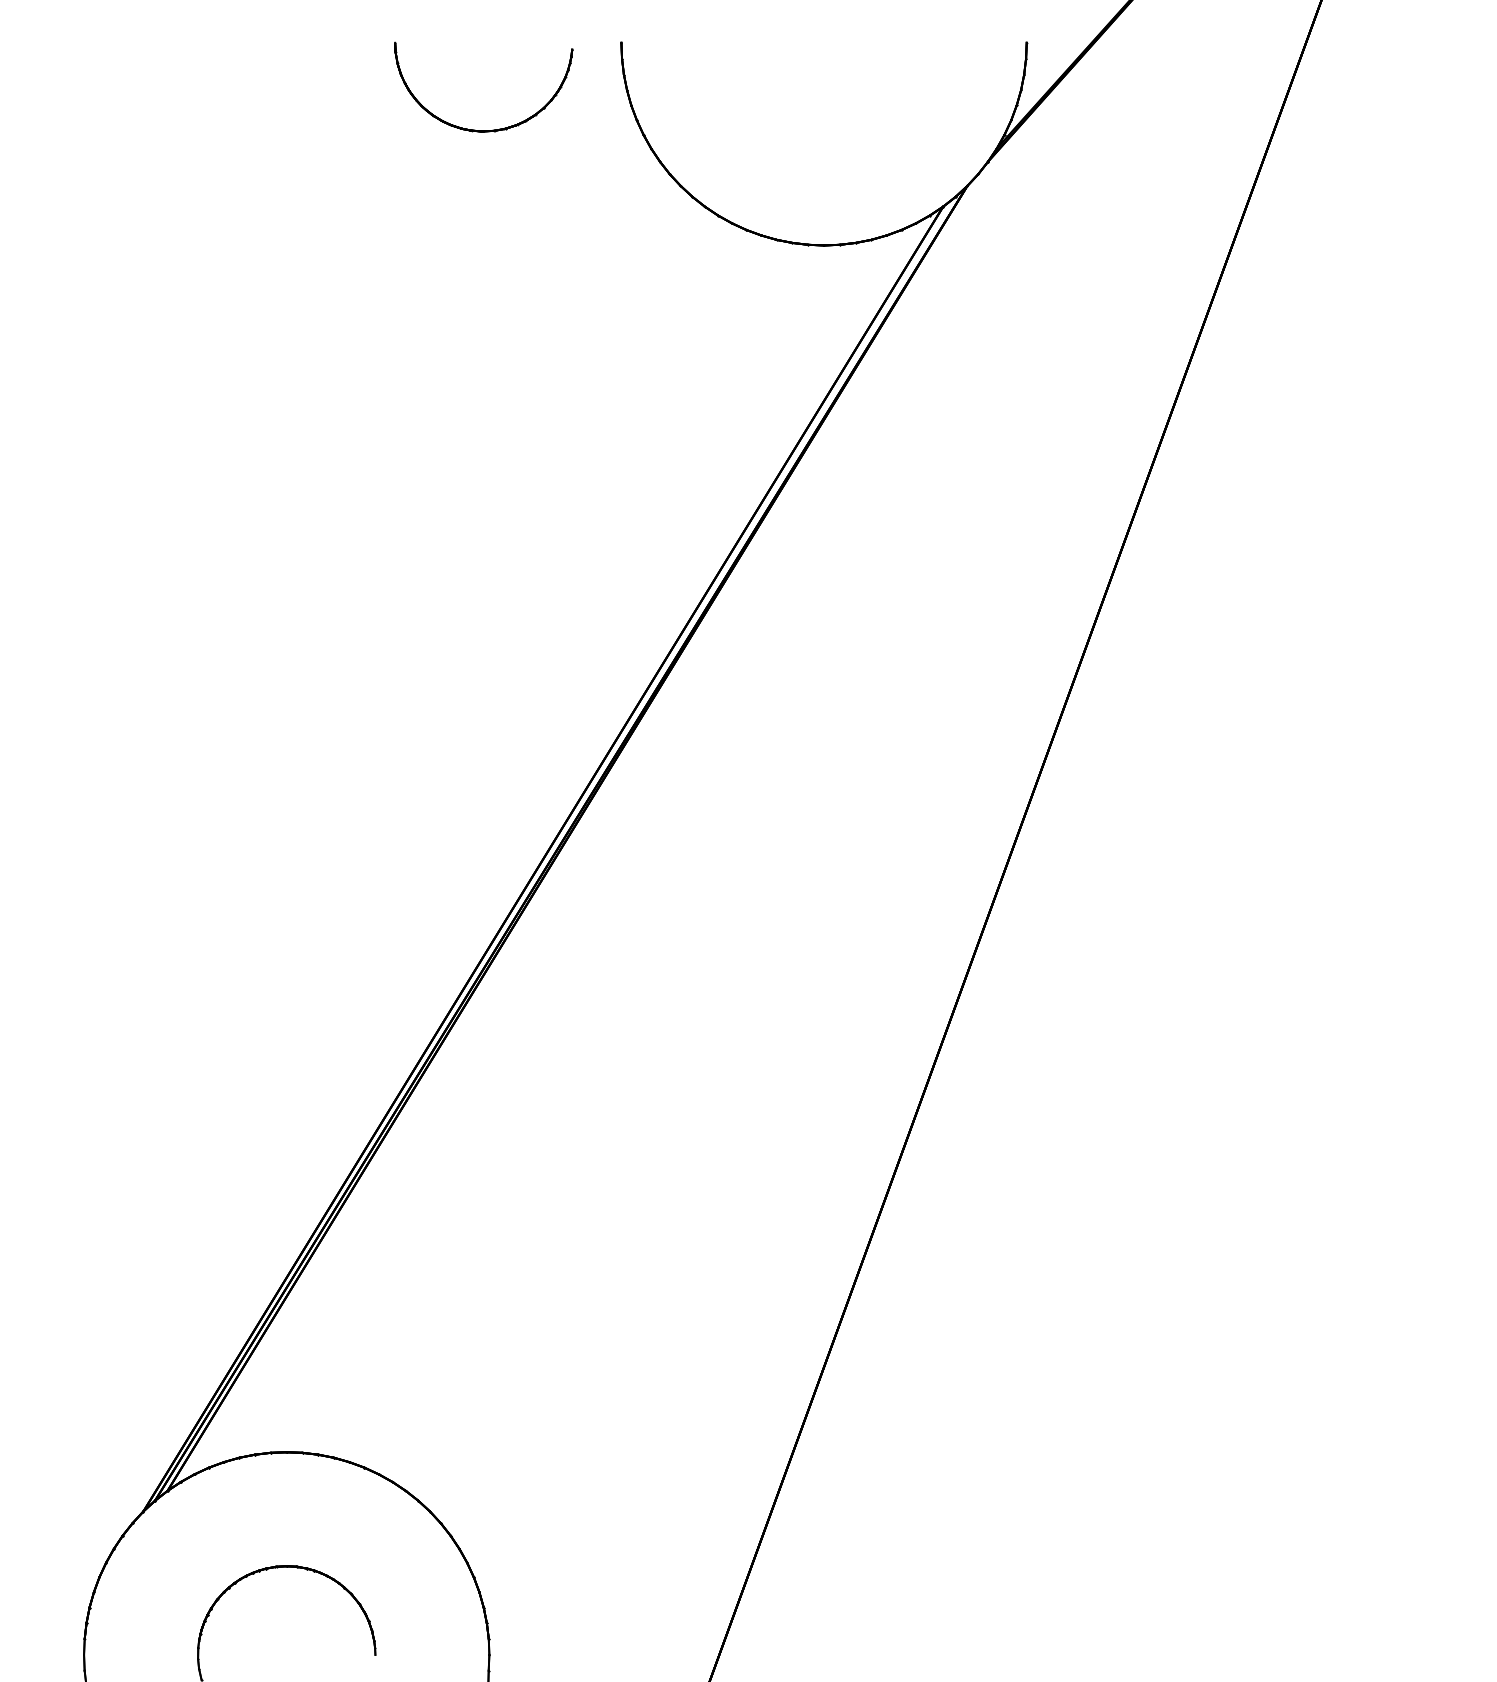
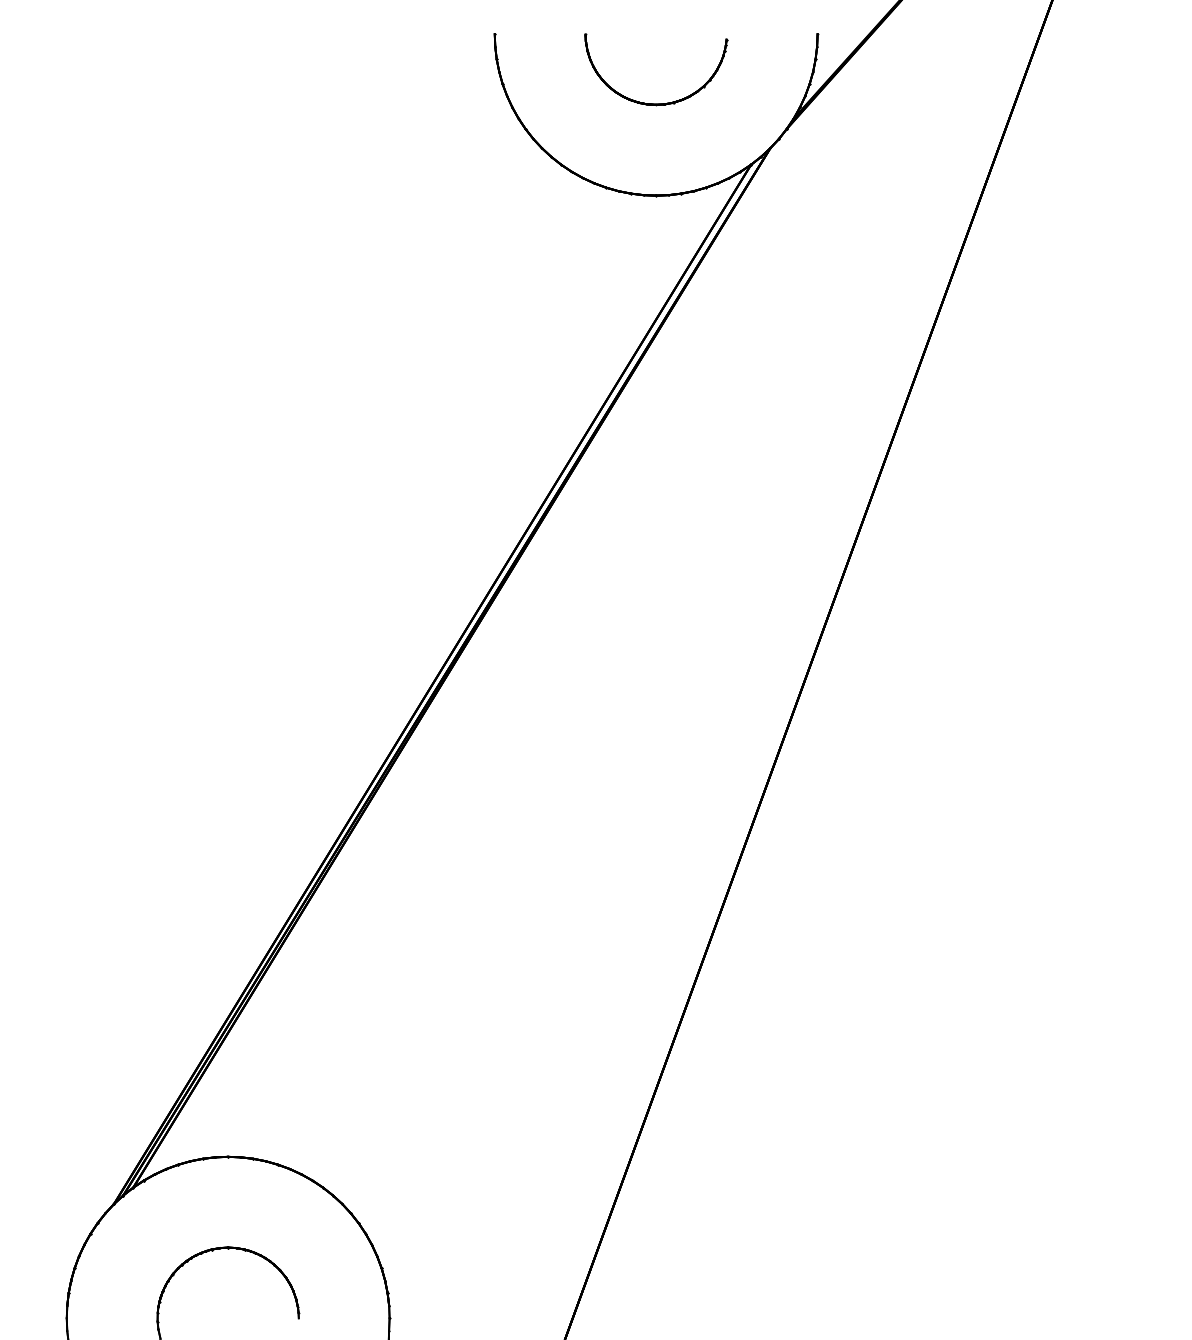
part: (484, 129) -> (656, 103), moved

